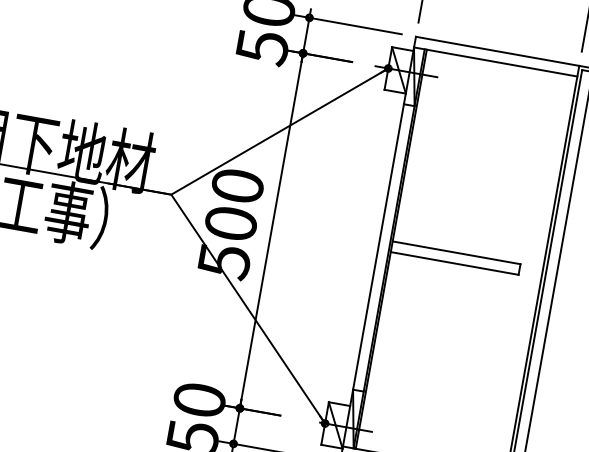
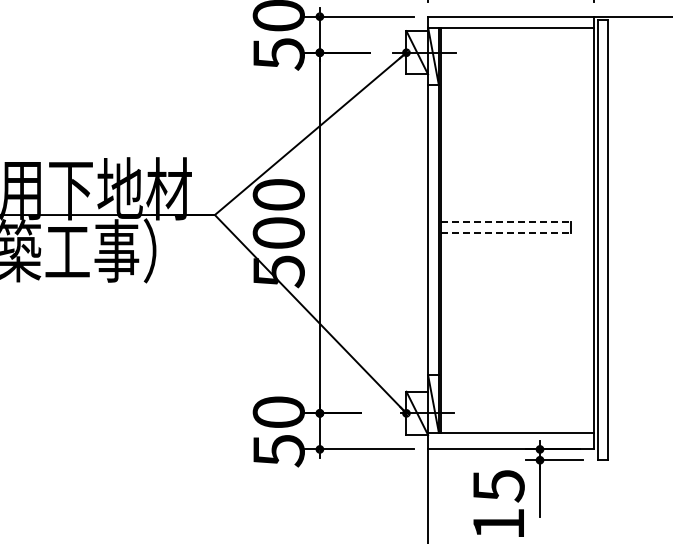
line: (456, 252) -> (505, 222), solid -> dashed
line: (454, 263) -> (505, 233), solid -> dashed

